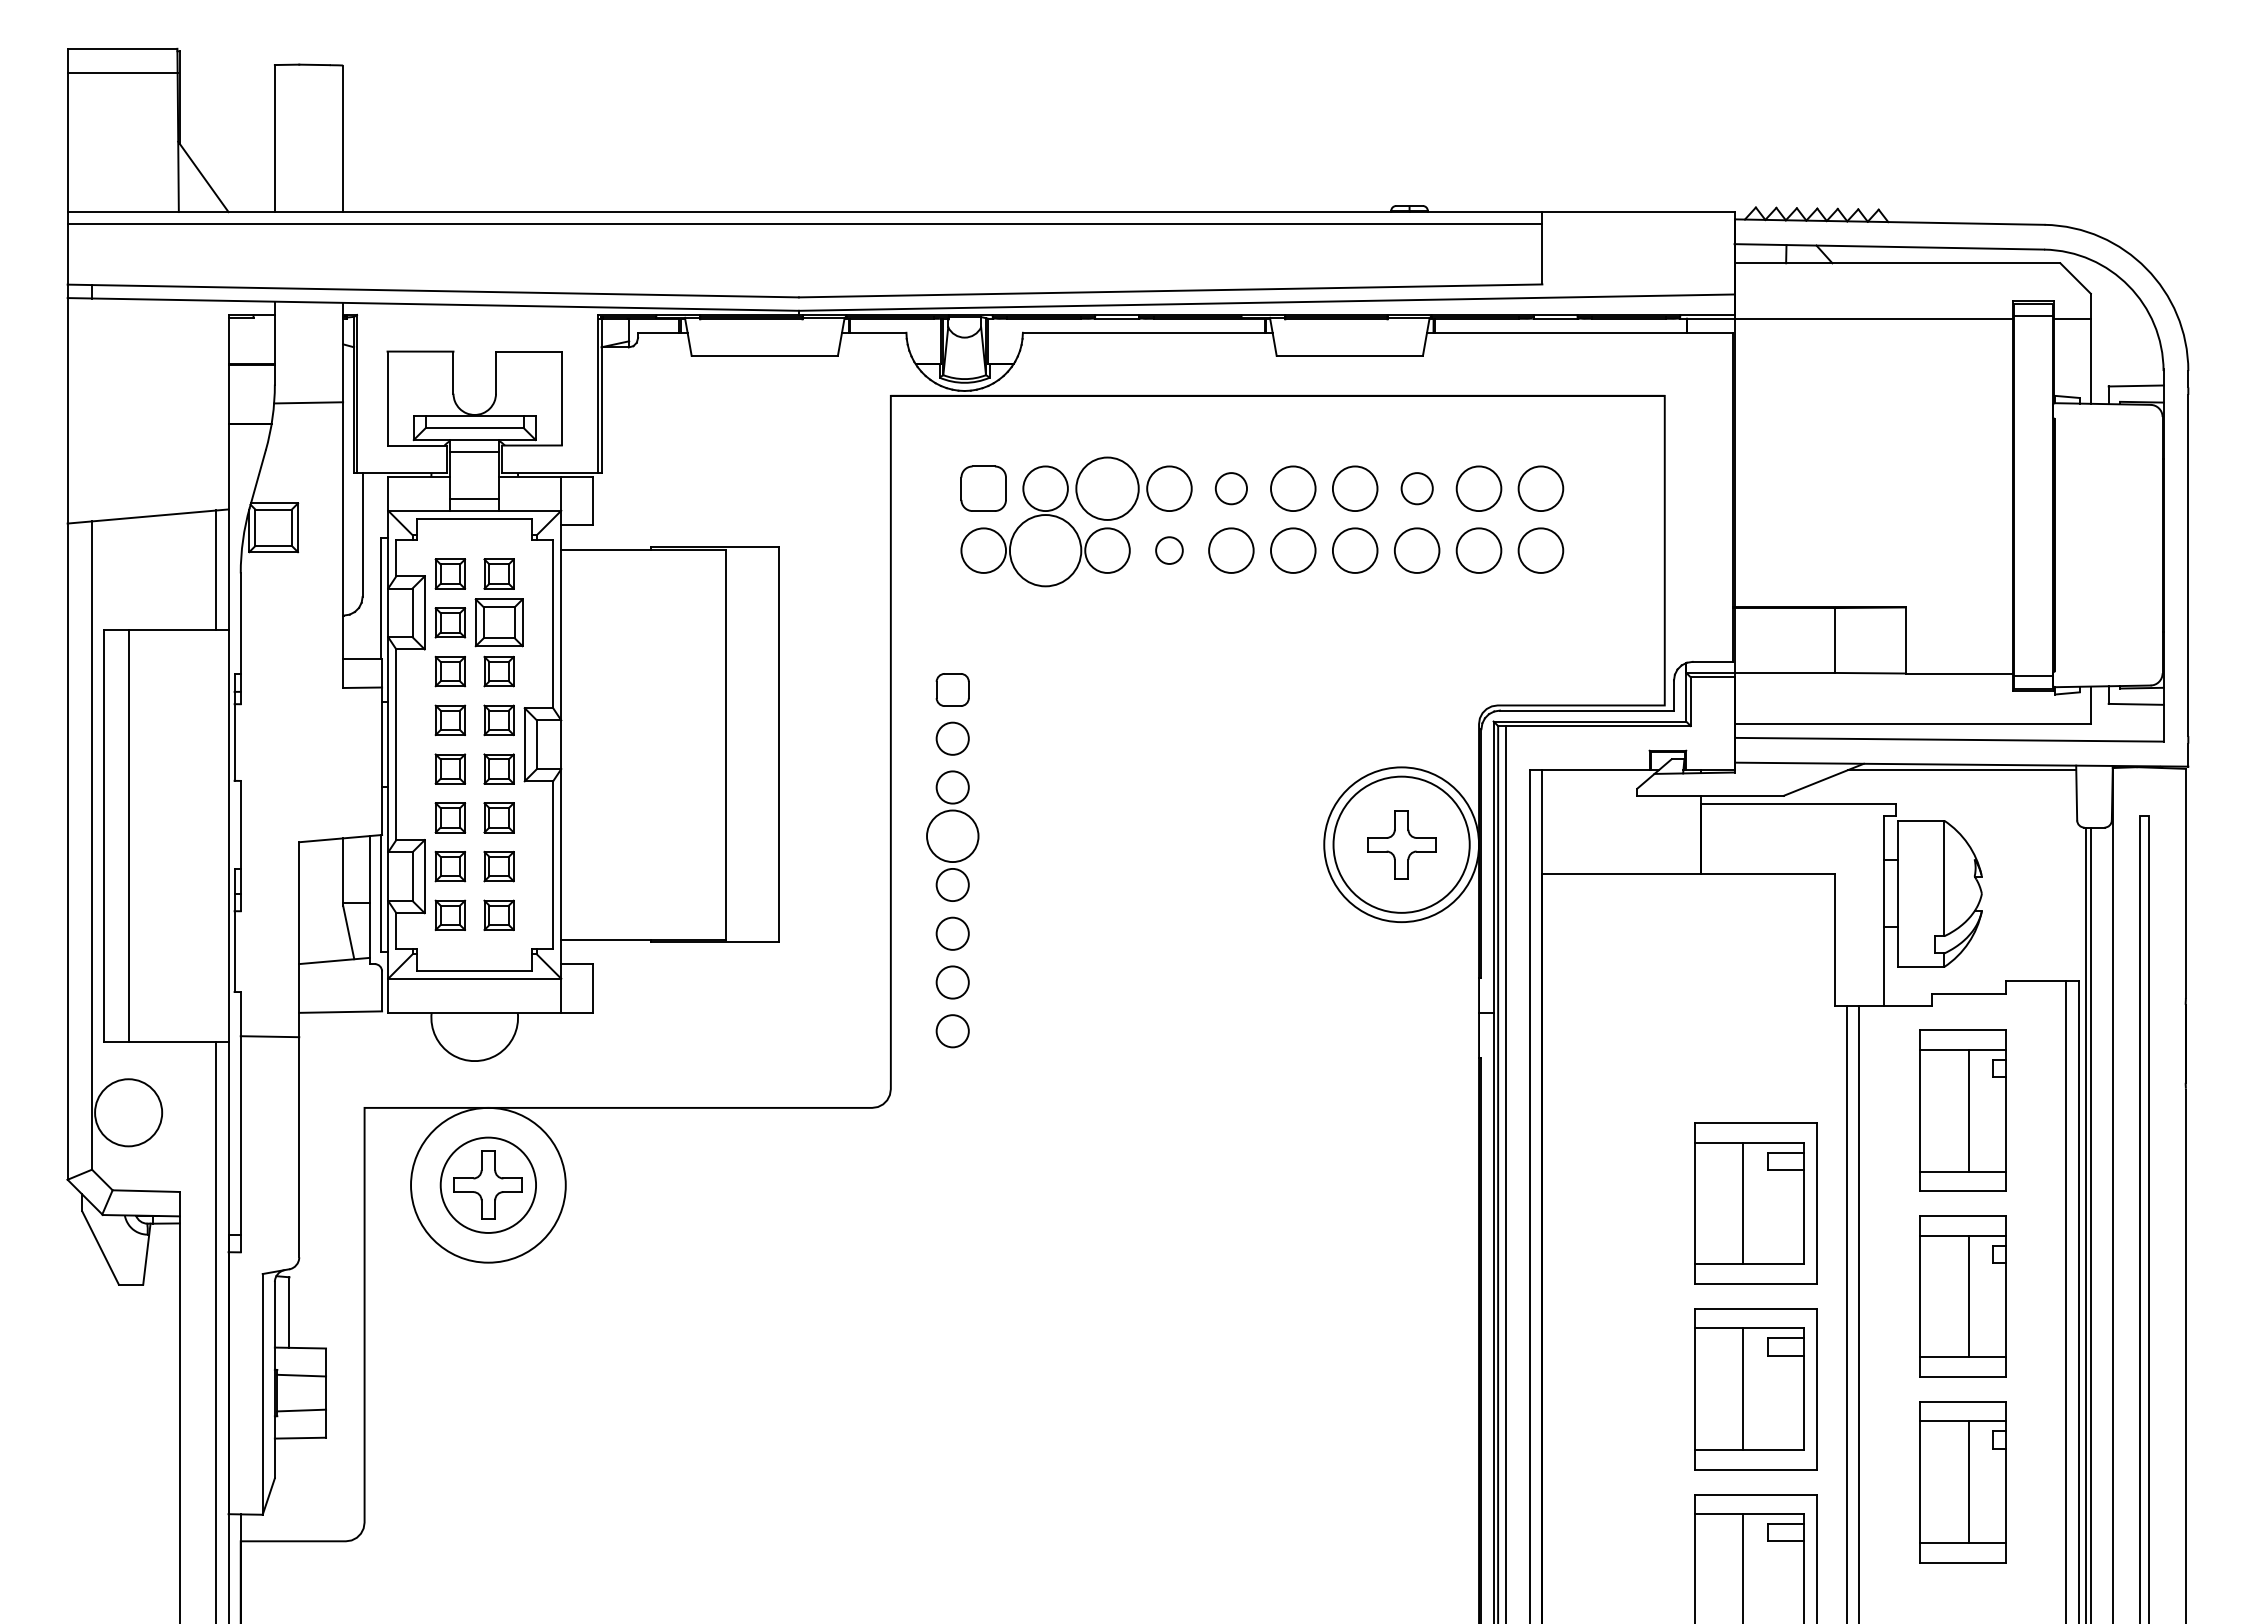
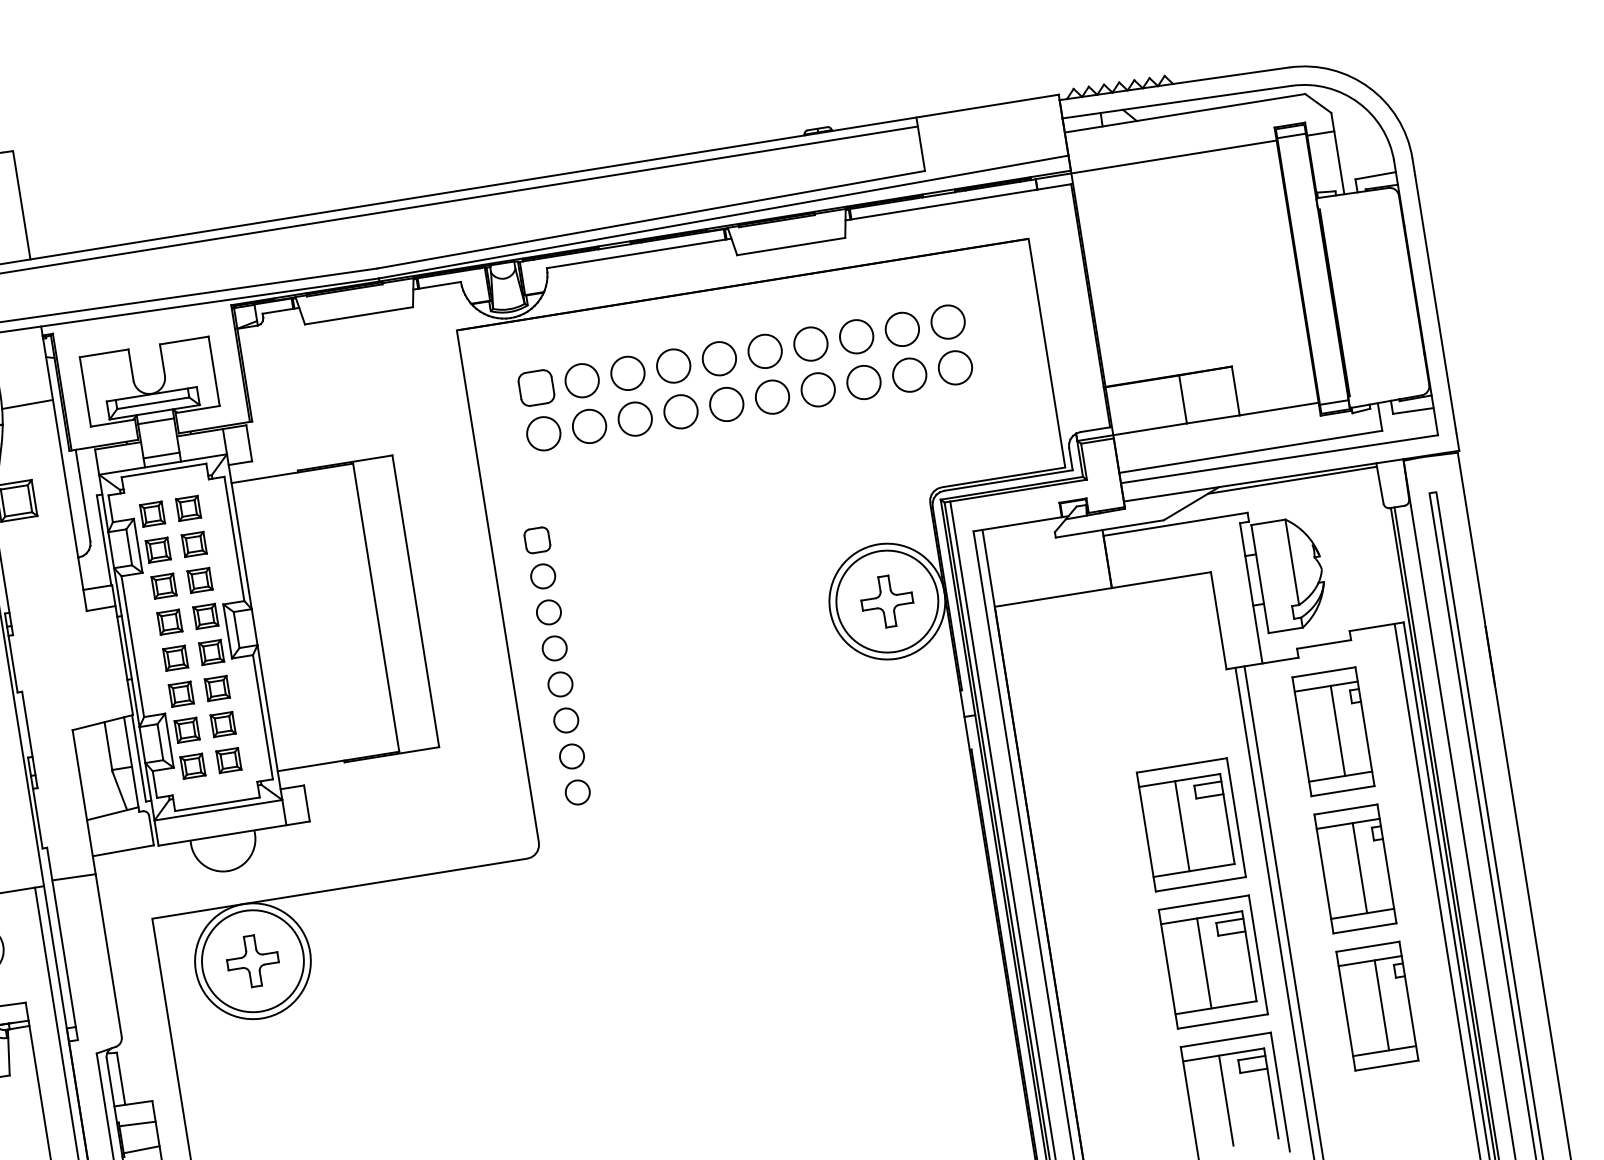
circle: (1107, 488) -> (627, 373), size x0.71
circle: (1231, 488) -> (719, 358), size x1.43
circle: (1417, 488) -> (856, 336), size x1.43
circle: (1045, 550) -> (589, 426), size x0.62
circle: (1169, 550) -> (681, 411), size x1.67
part: (498, 622) -> (193, 544), size x0.62
circle: (952, 836) -> (554, 648), size x0.62
circle: (488, 1185) -> (253, 961), size x1.43

